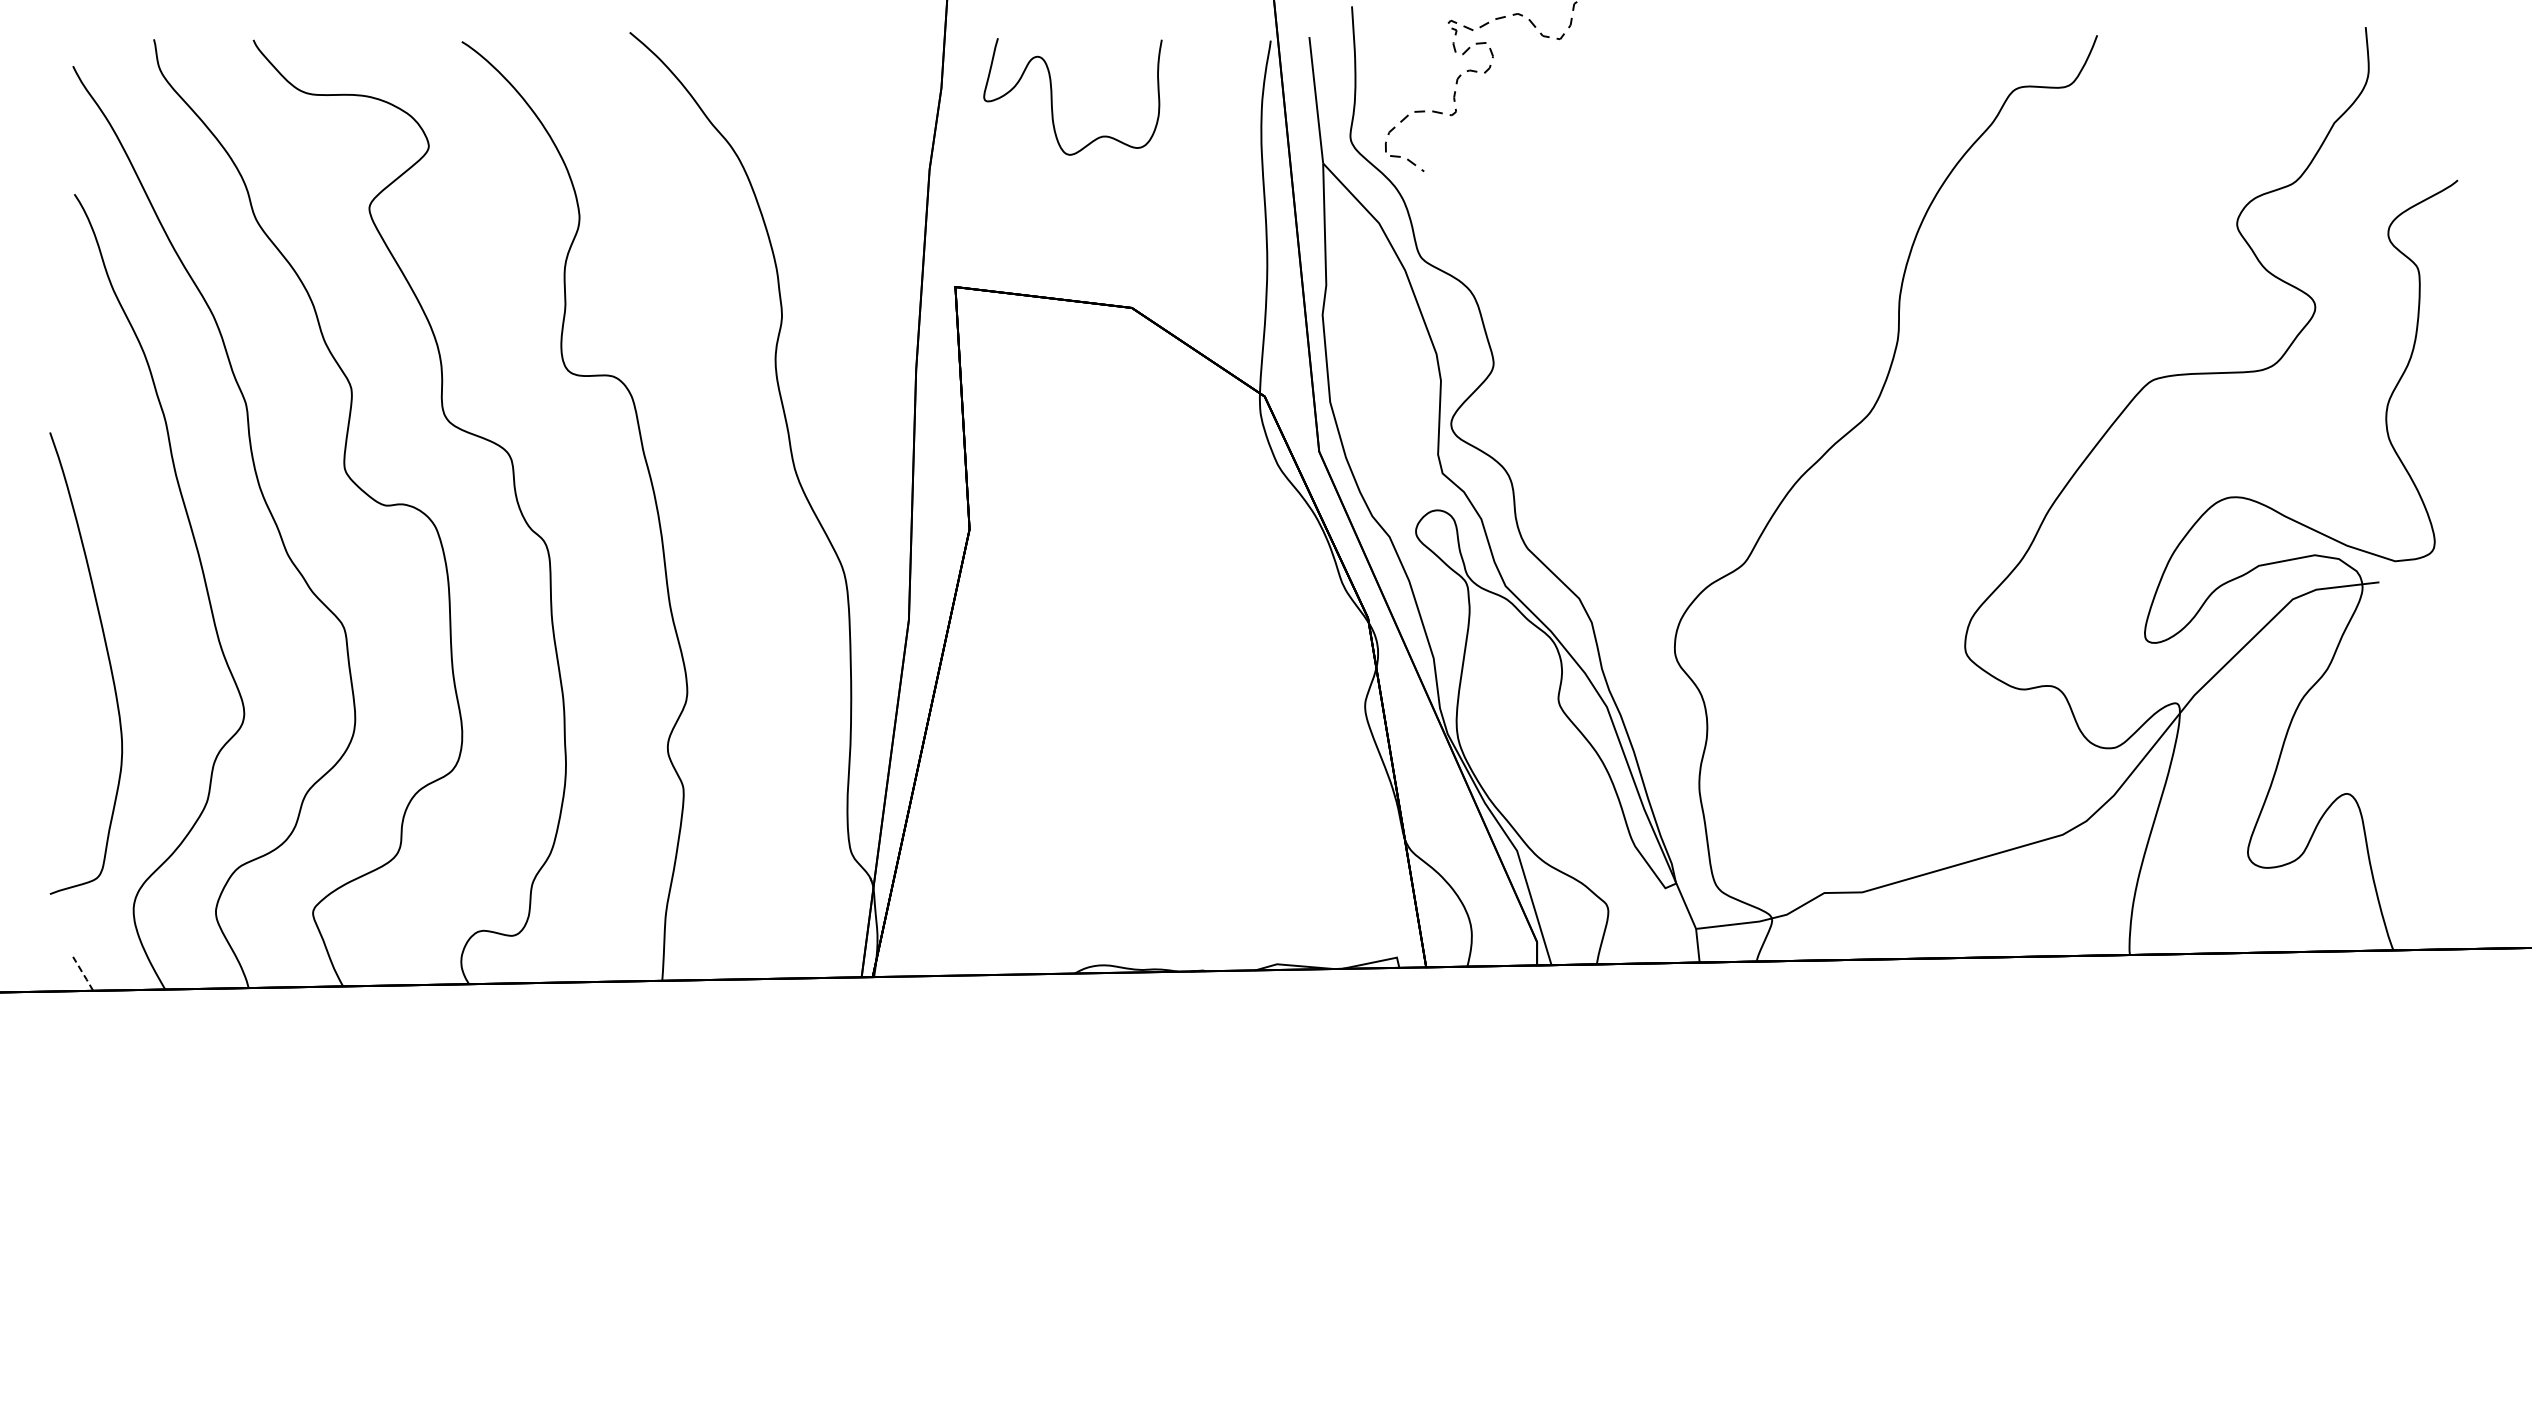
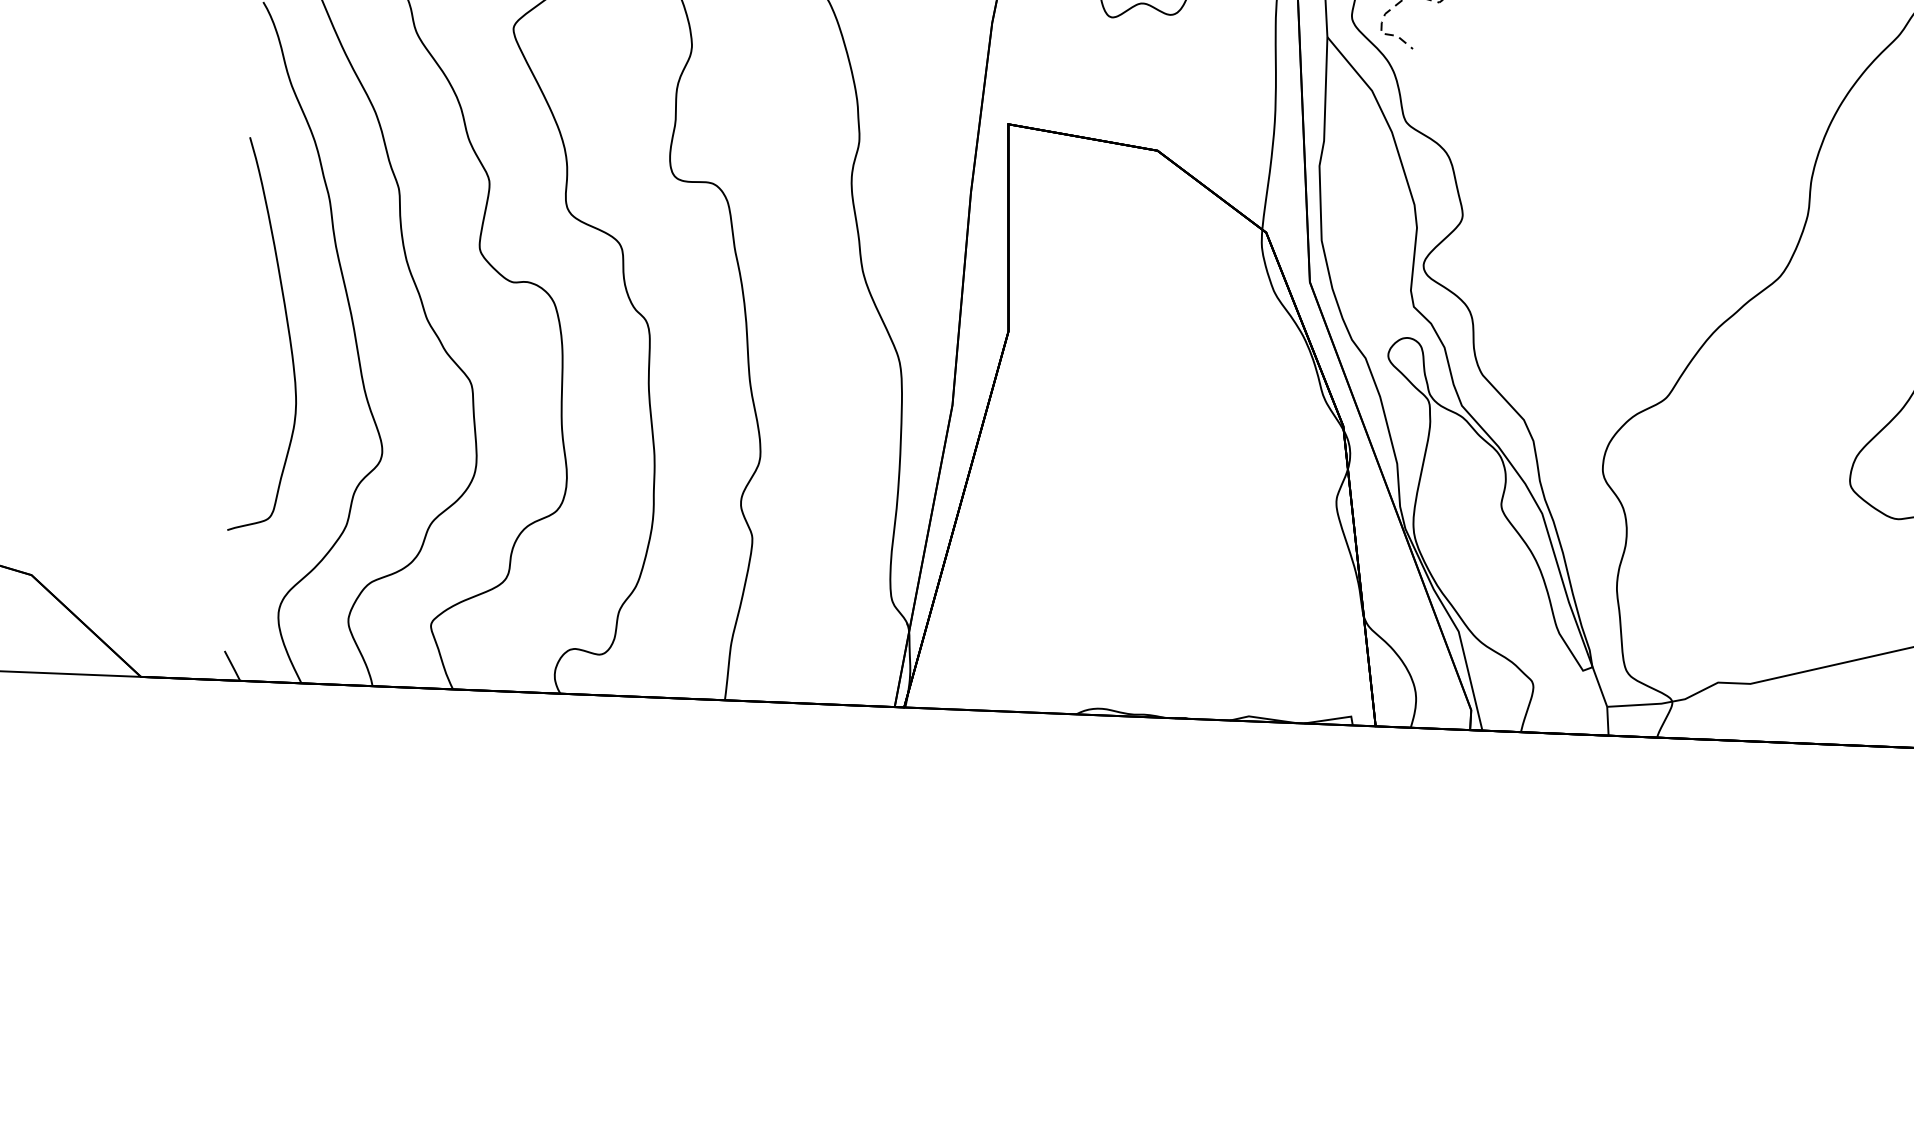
curve: (107, 657) -> (287, 331), moved
line: (83, 973) -> (232, 665), dashed -> solid

